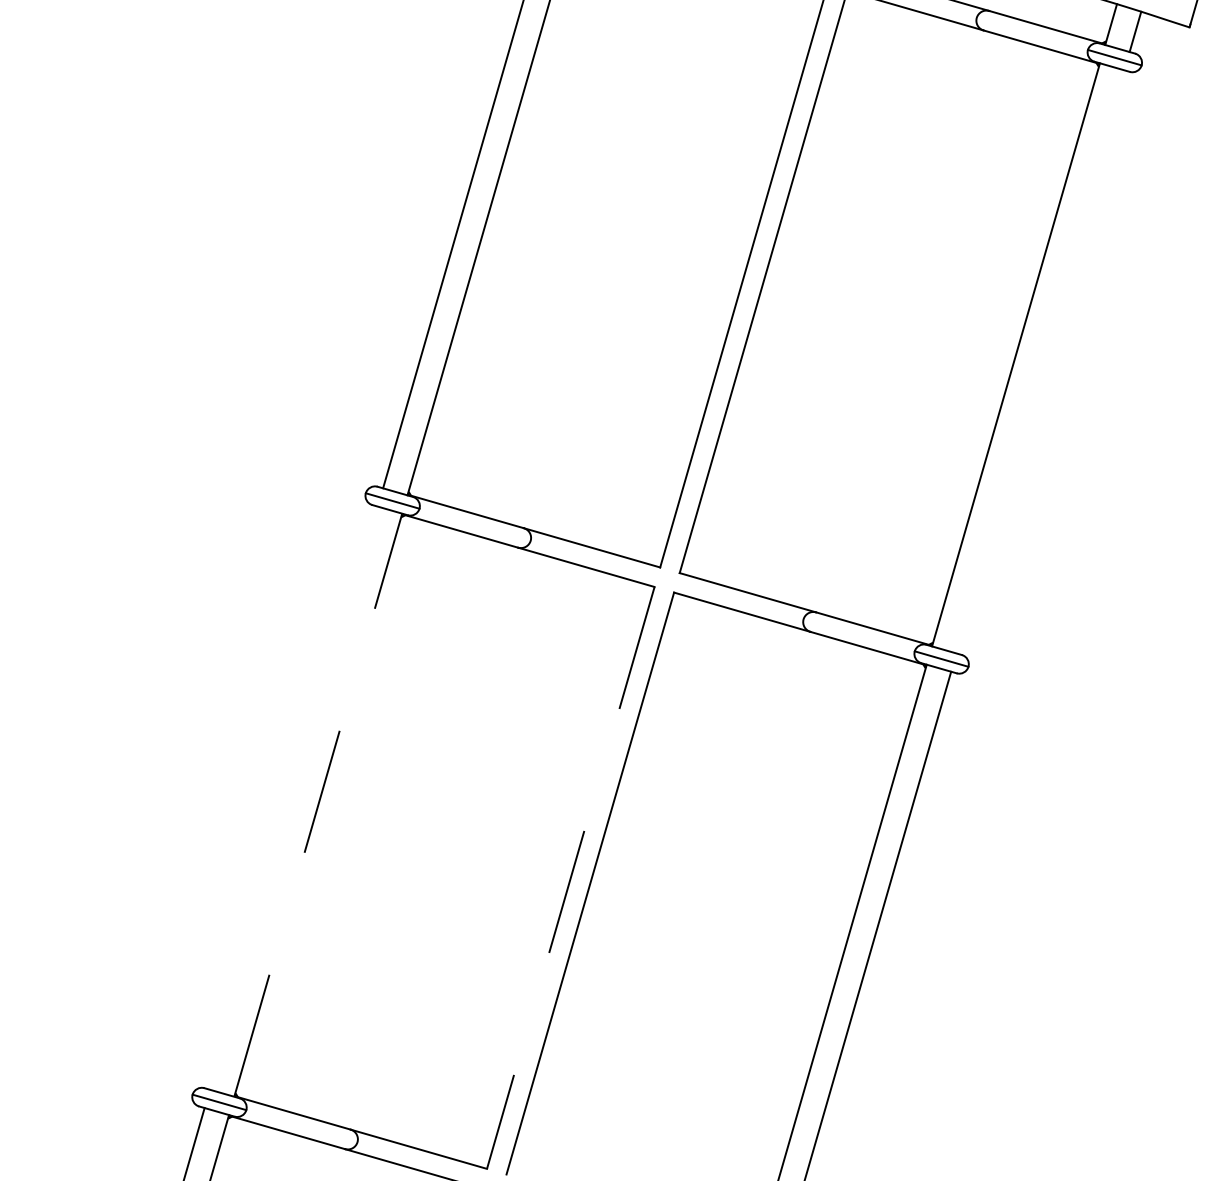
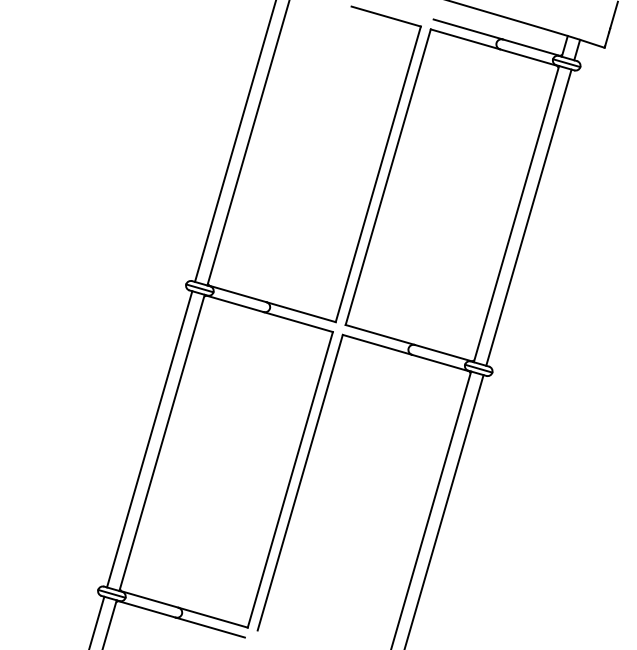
line: (1039, 361) -> (528, 217), added
line: (293, 798) -> (149, 439), added
line: (319, 804) -> (162, 442), dashed -> solid
line: (571, 877) -> (290, 479), dashed -> solid

